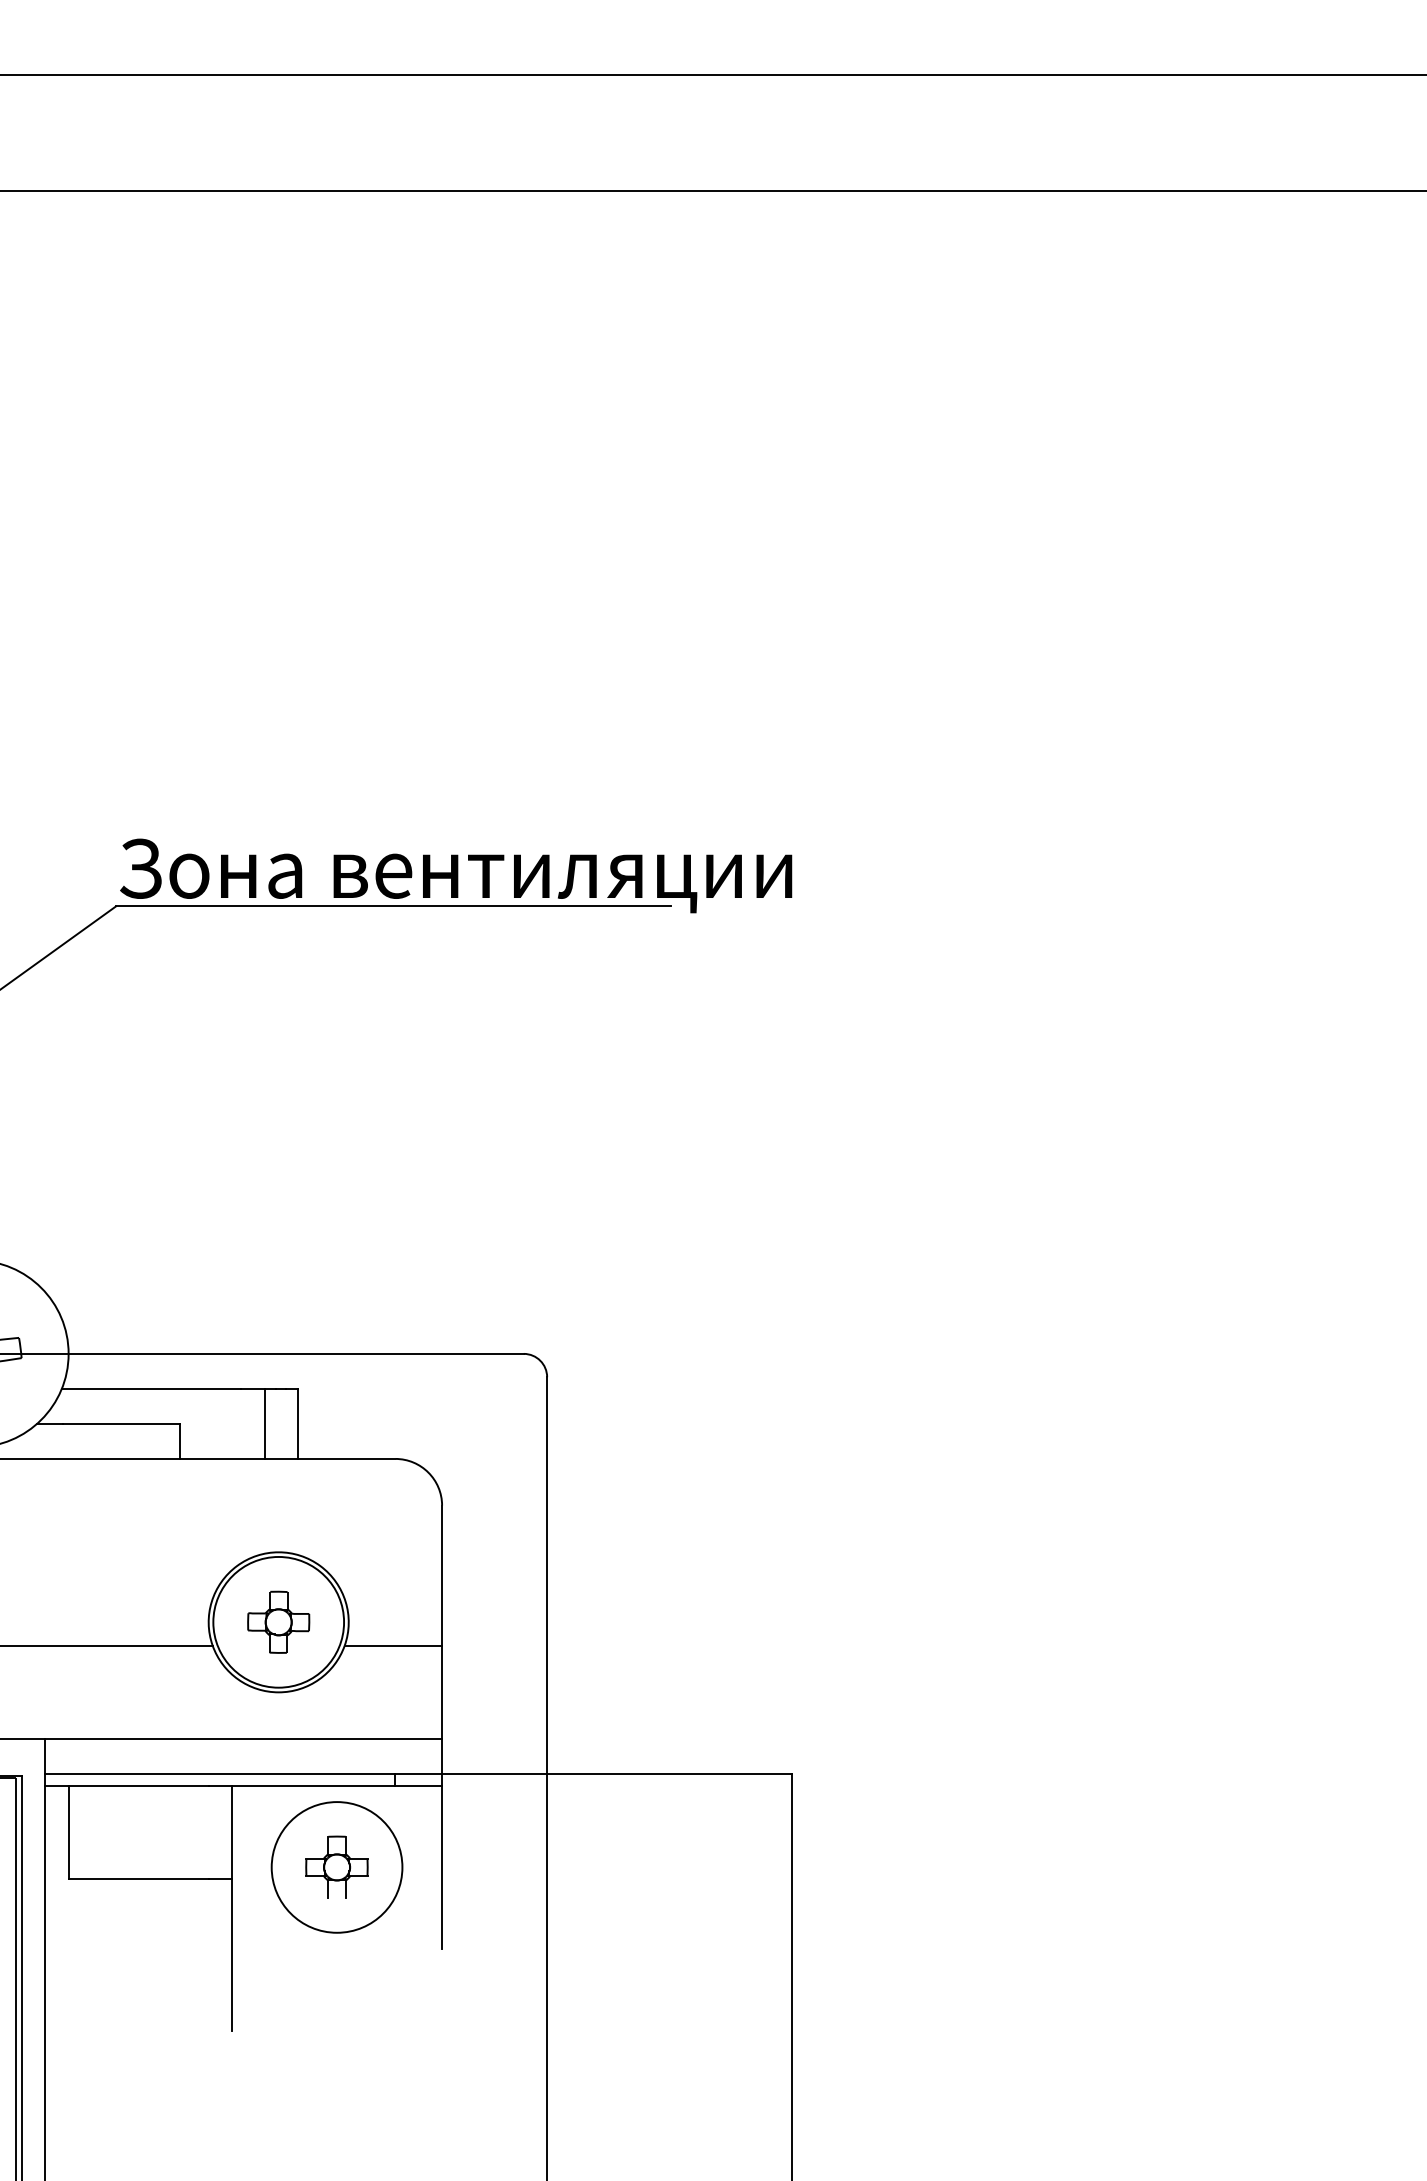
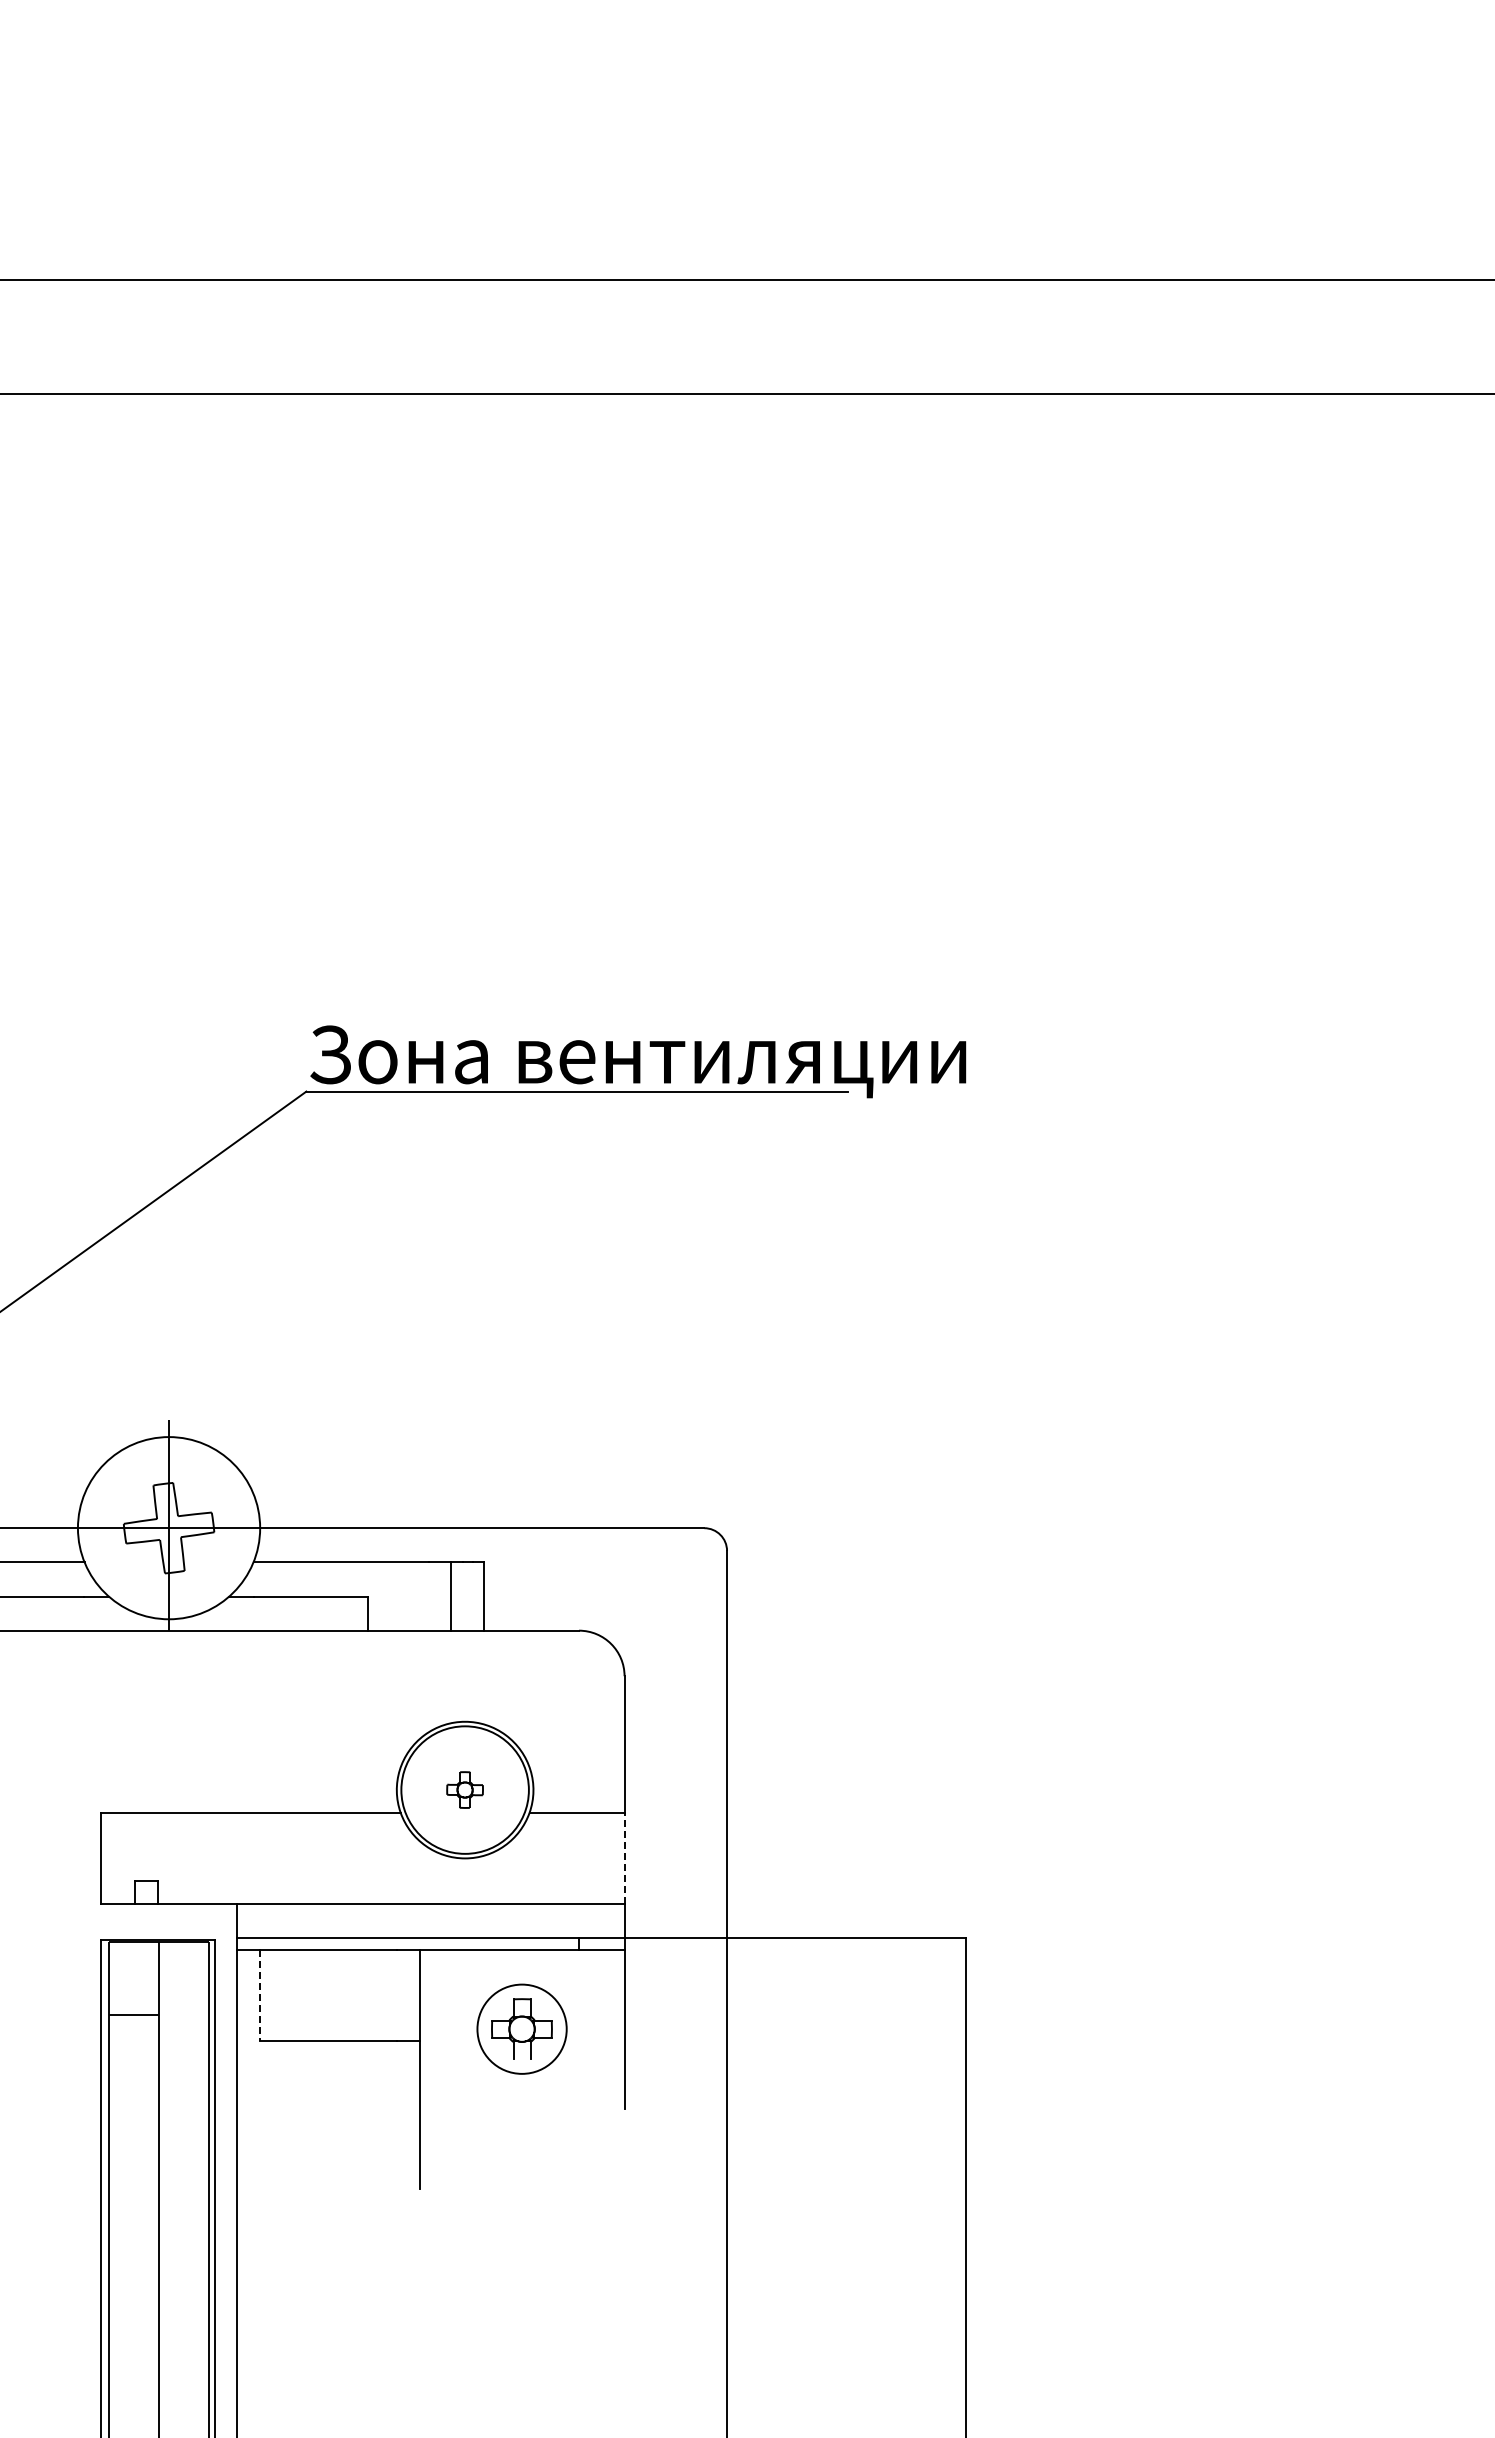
part: (278, 1621) -> (464, 1789), size x0.6
line: (442, 1692) -> (624, 1858), solid -> dashed
line: (68, 1832) -> (260, 1995), solid -> dashed
circle: (336, 1867) -> (521, 2029), size x0.7

